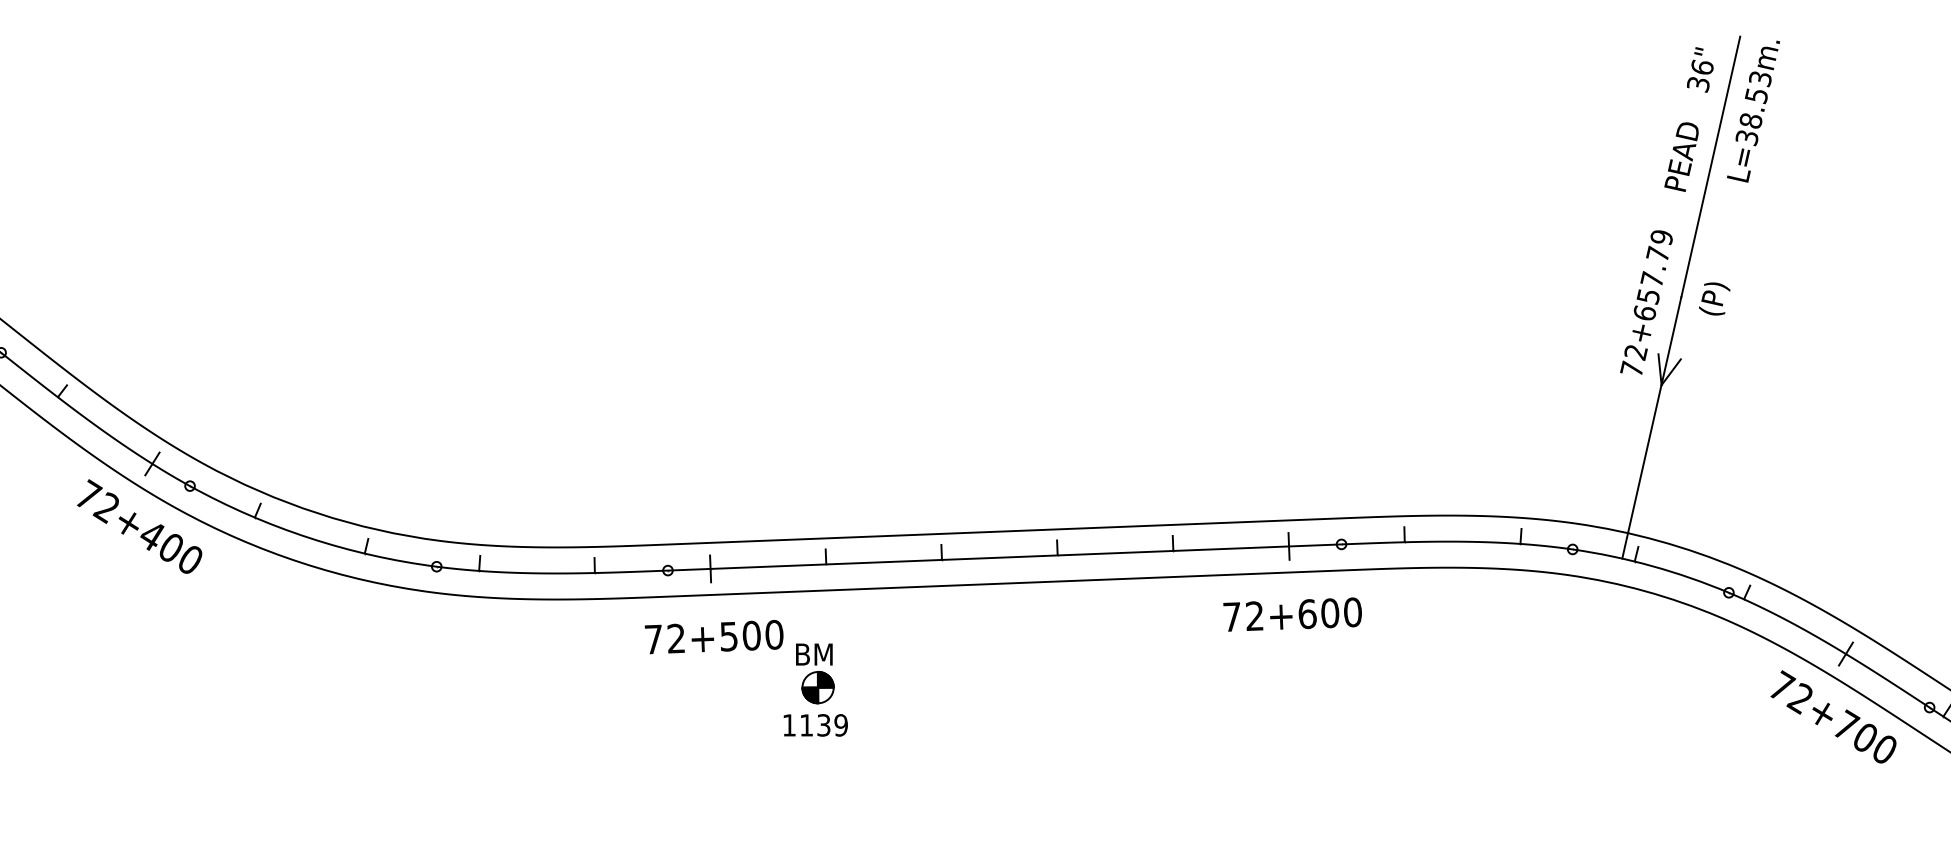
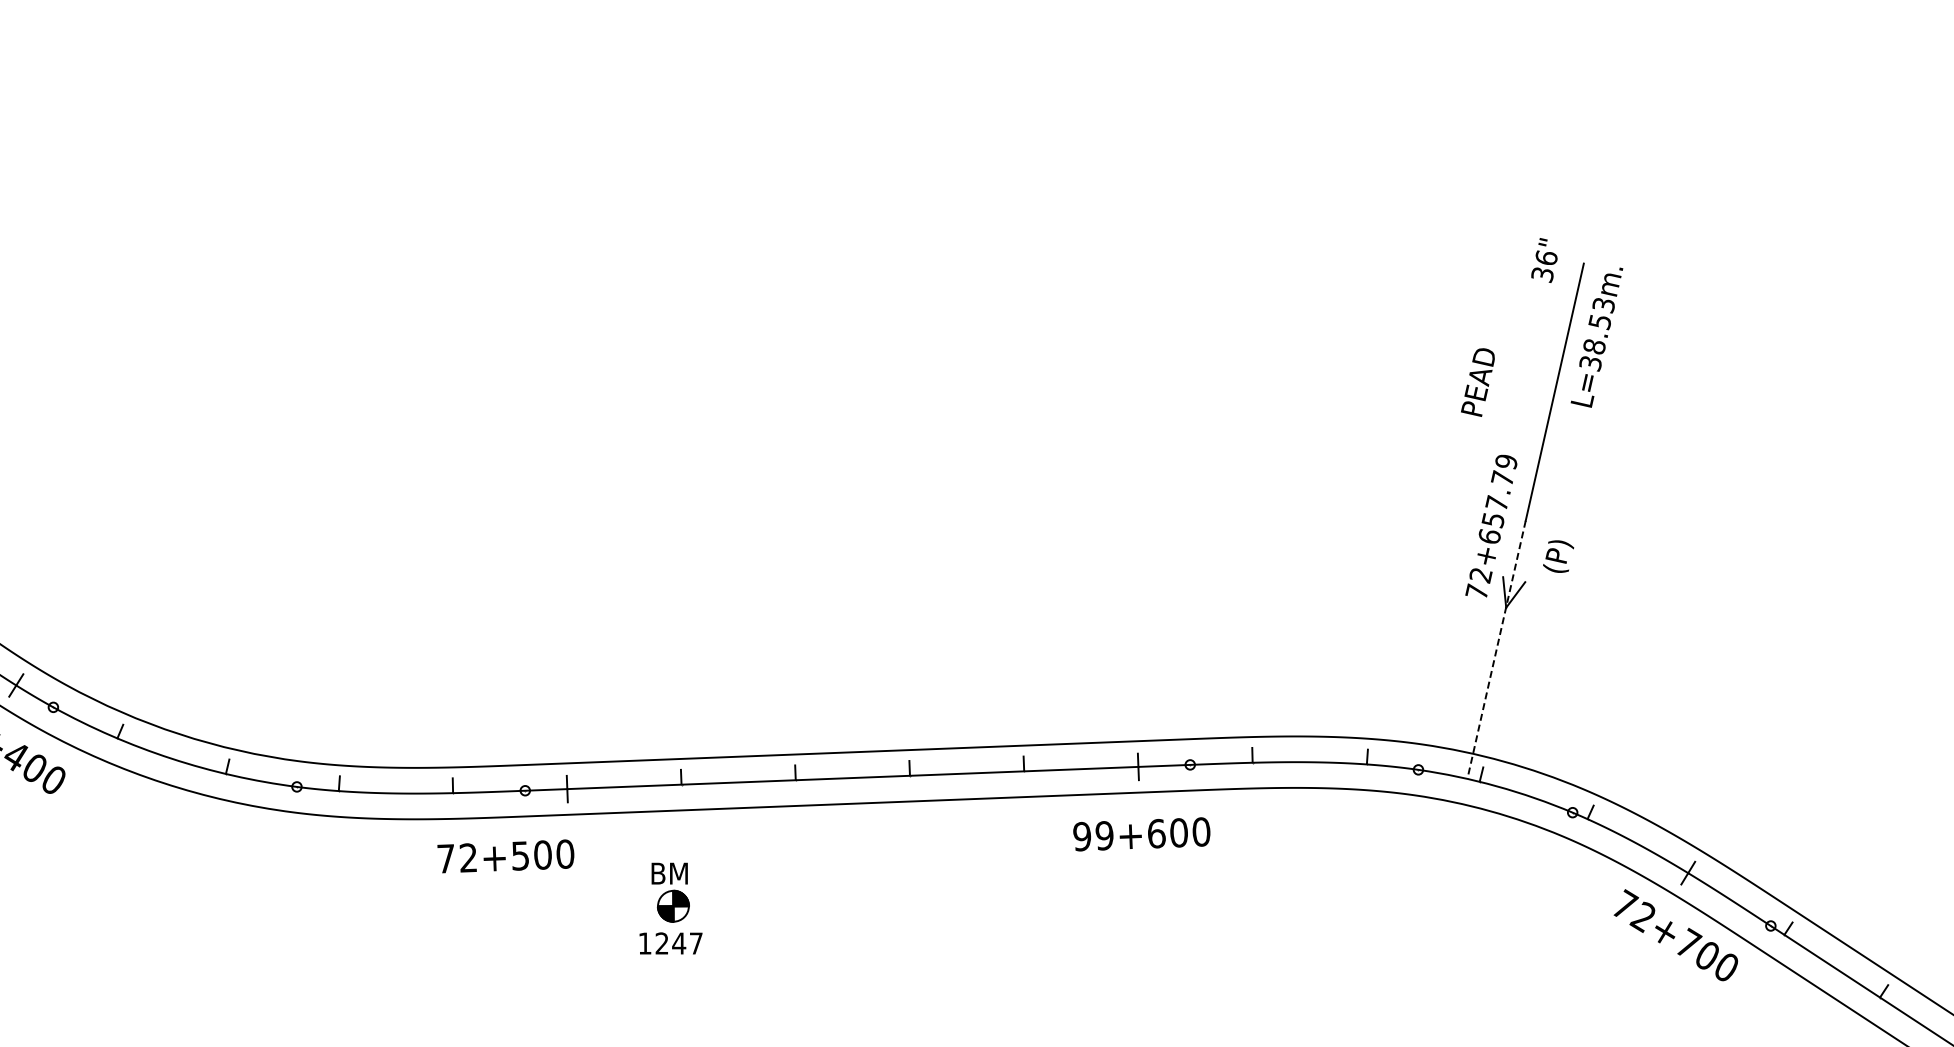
text: (1700, 69) -> (1544, 260), moved
text: (1681, 157) -> (1477, 382), moved
text: (1714, 298) -> (1558, 556), moved
line: (1651, 428) -> (1496, 650), solid -> dashed
text: (1243, 616) -> (1093, 836), 72+600 -> 99+600
text: (713, 637) -> (505, 856), moved
text: (823, 725) -> (678, 943), 1139 -> 1247

